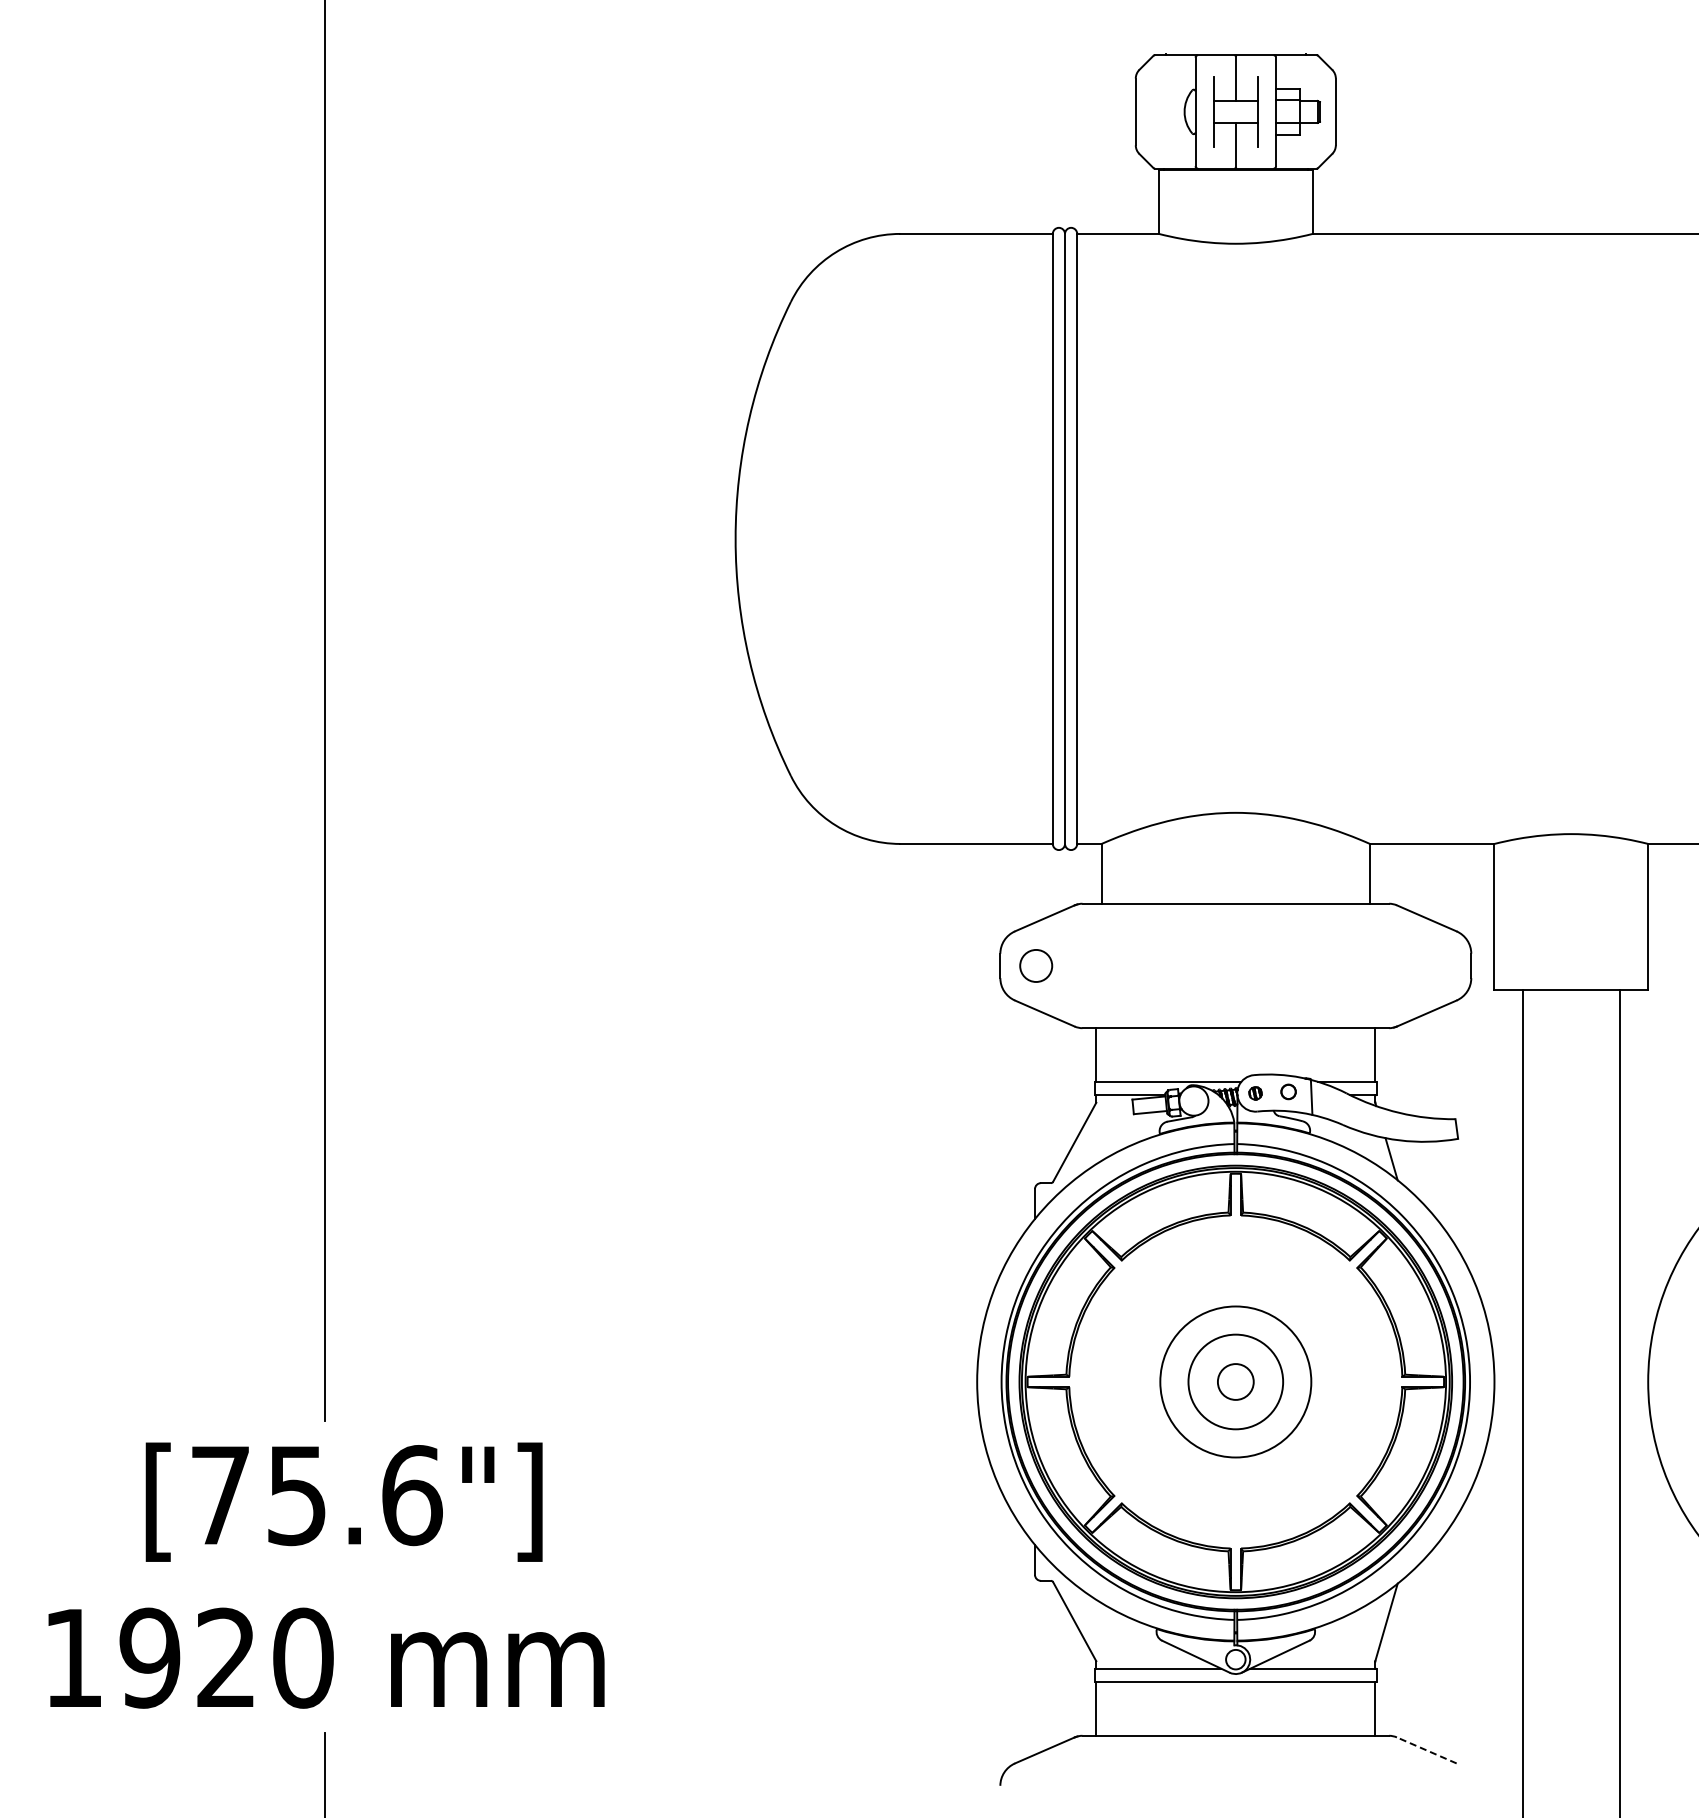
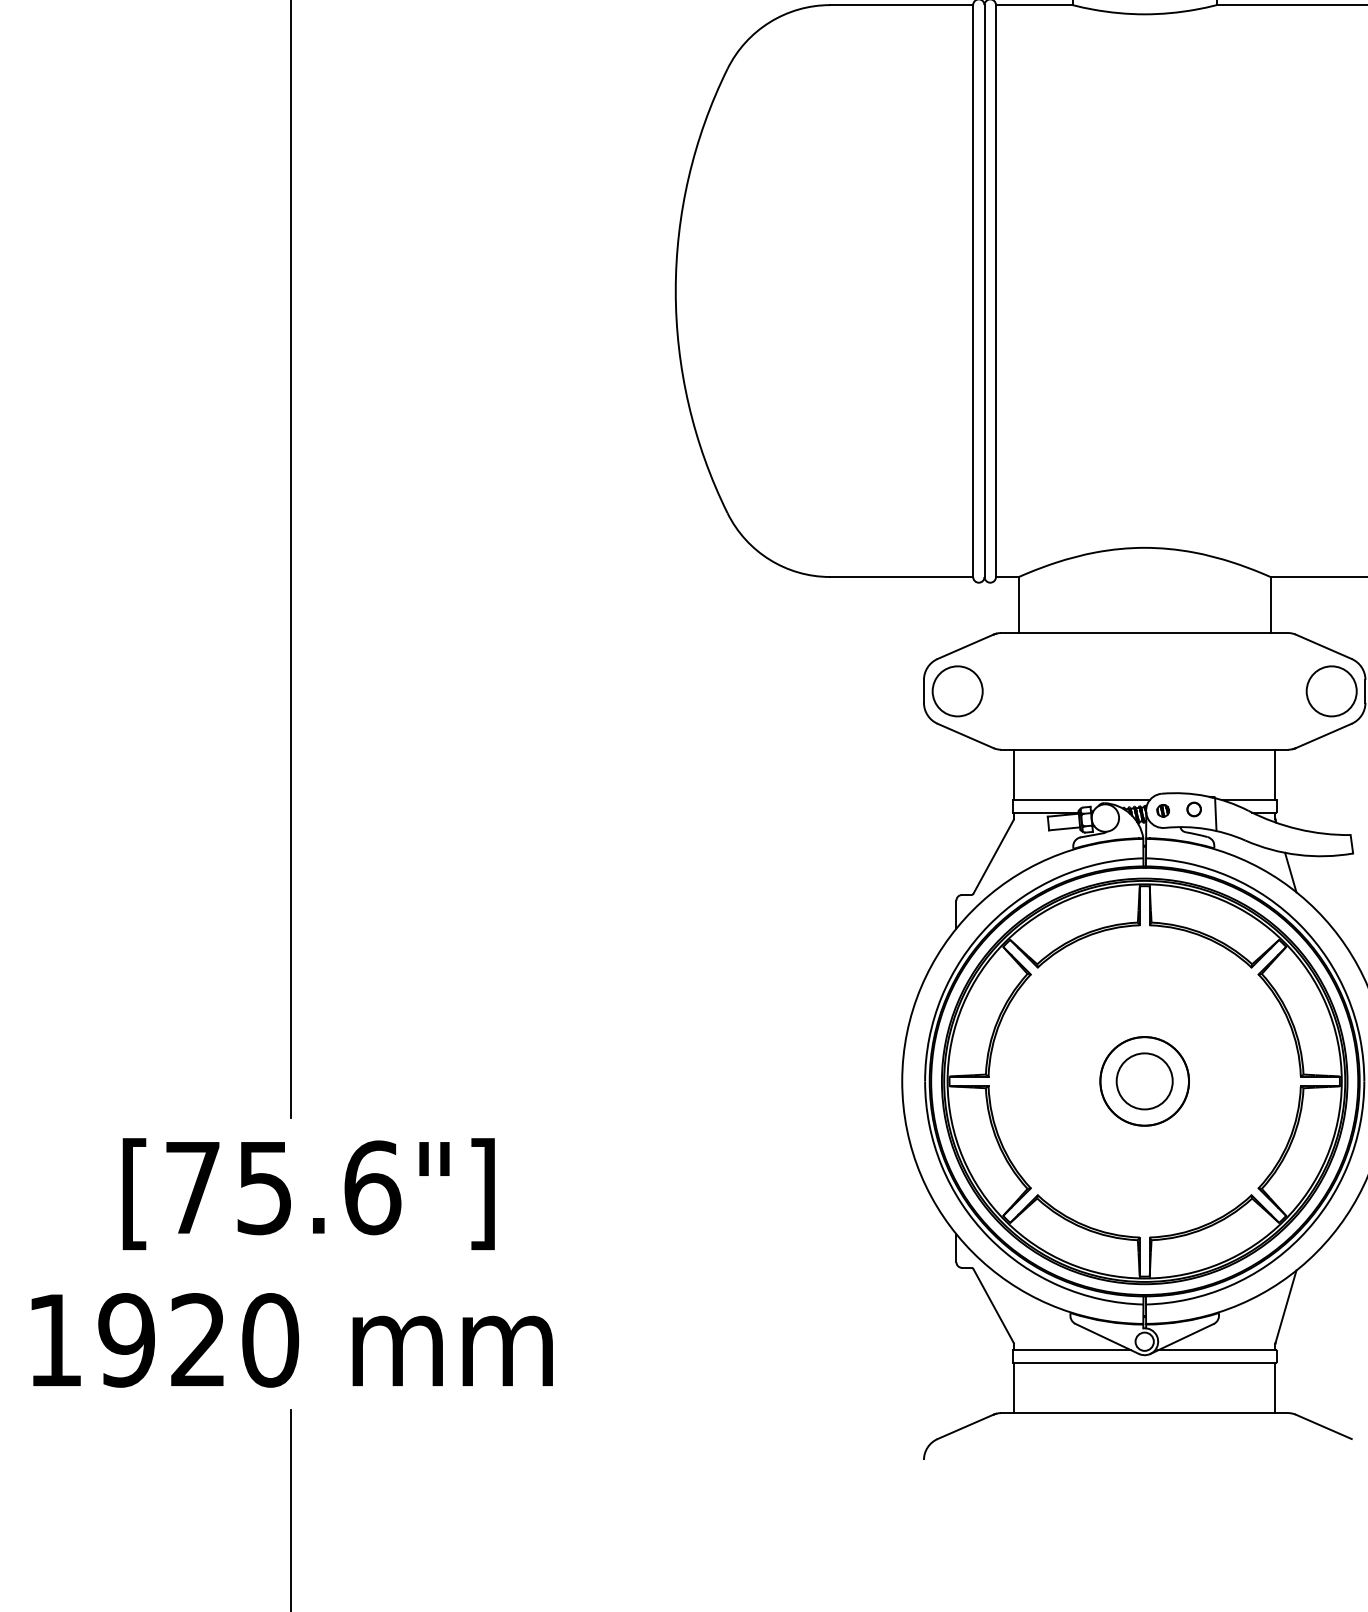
circle: (1035, 965) -> (956, 690), size x1.67
circle: (1434, 965) -> (1330, 690), added
circle: (1235, 1381) -> (1144, 1080), size x0.62
circle: (1235, 1381) -> (1144, 1080), size x1.67
line: (1426, 1750) -> (1323, 1426), dashed -> solid

